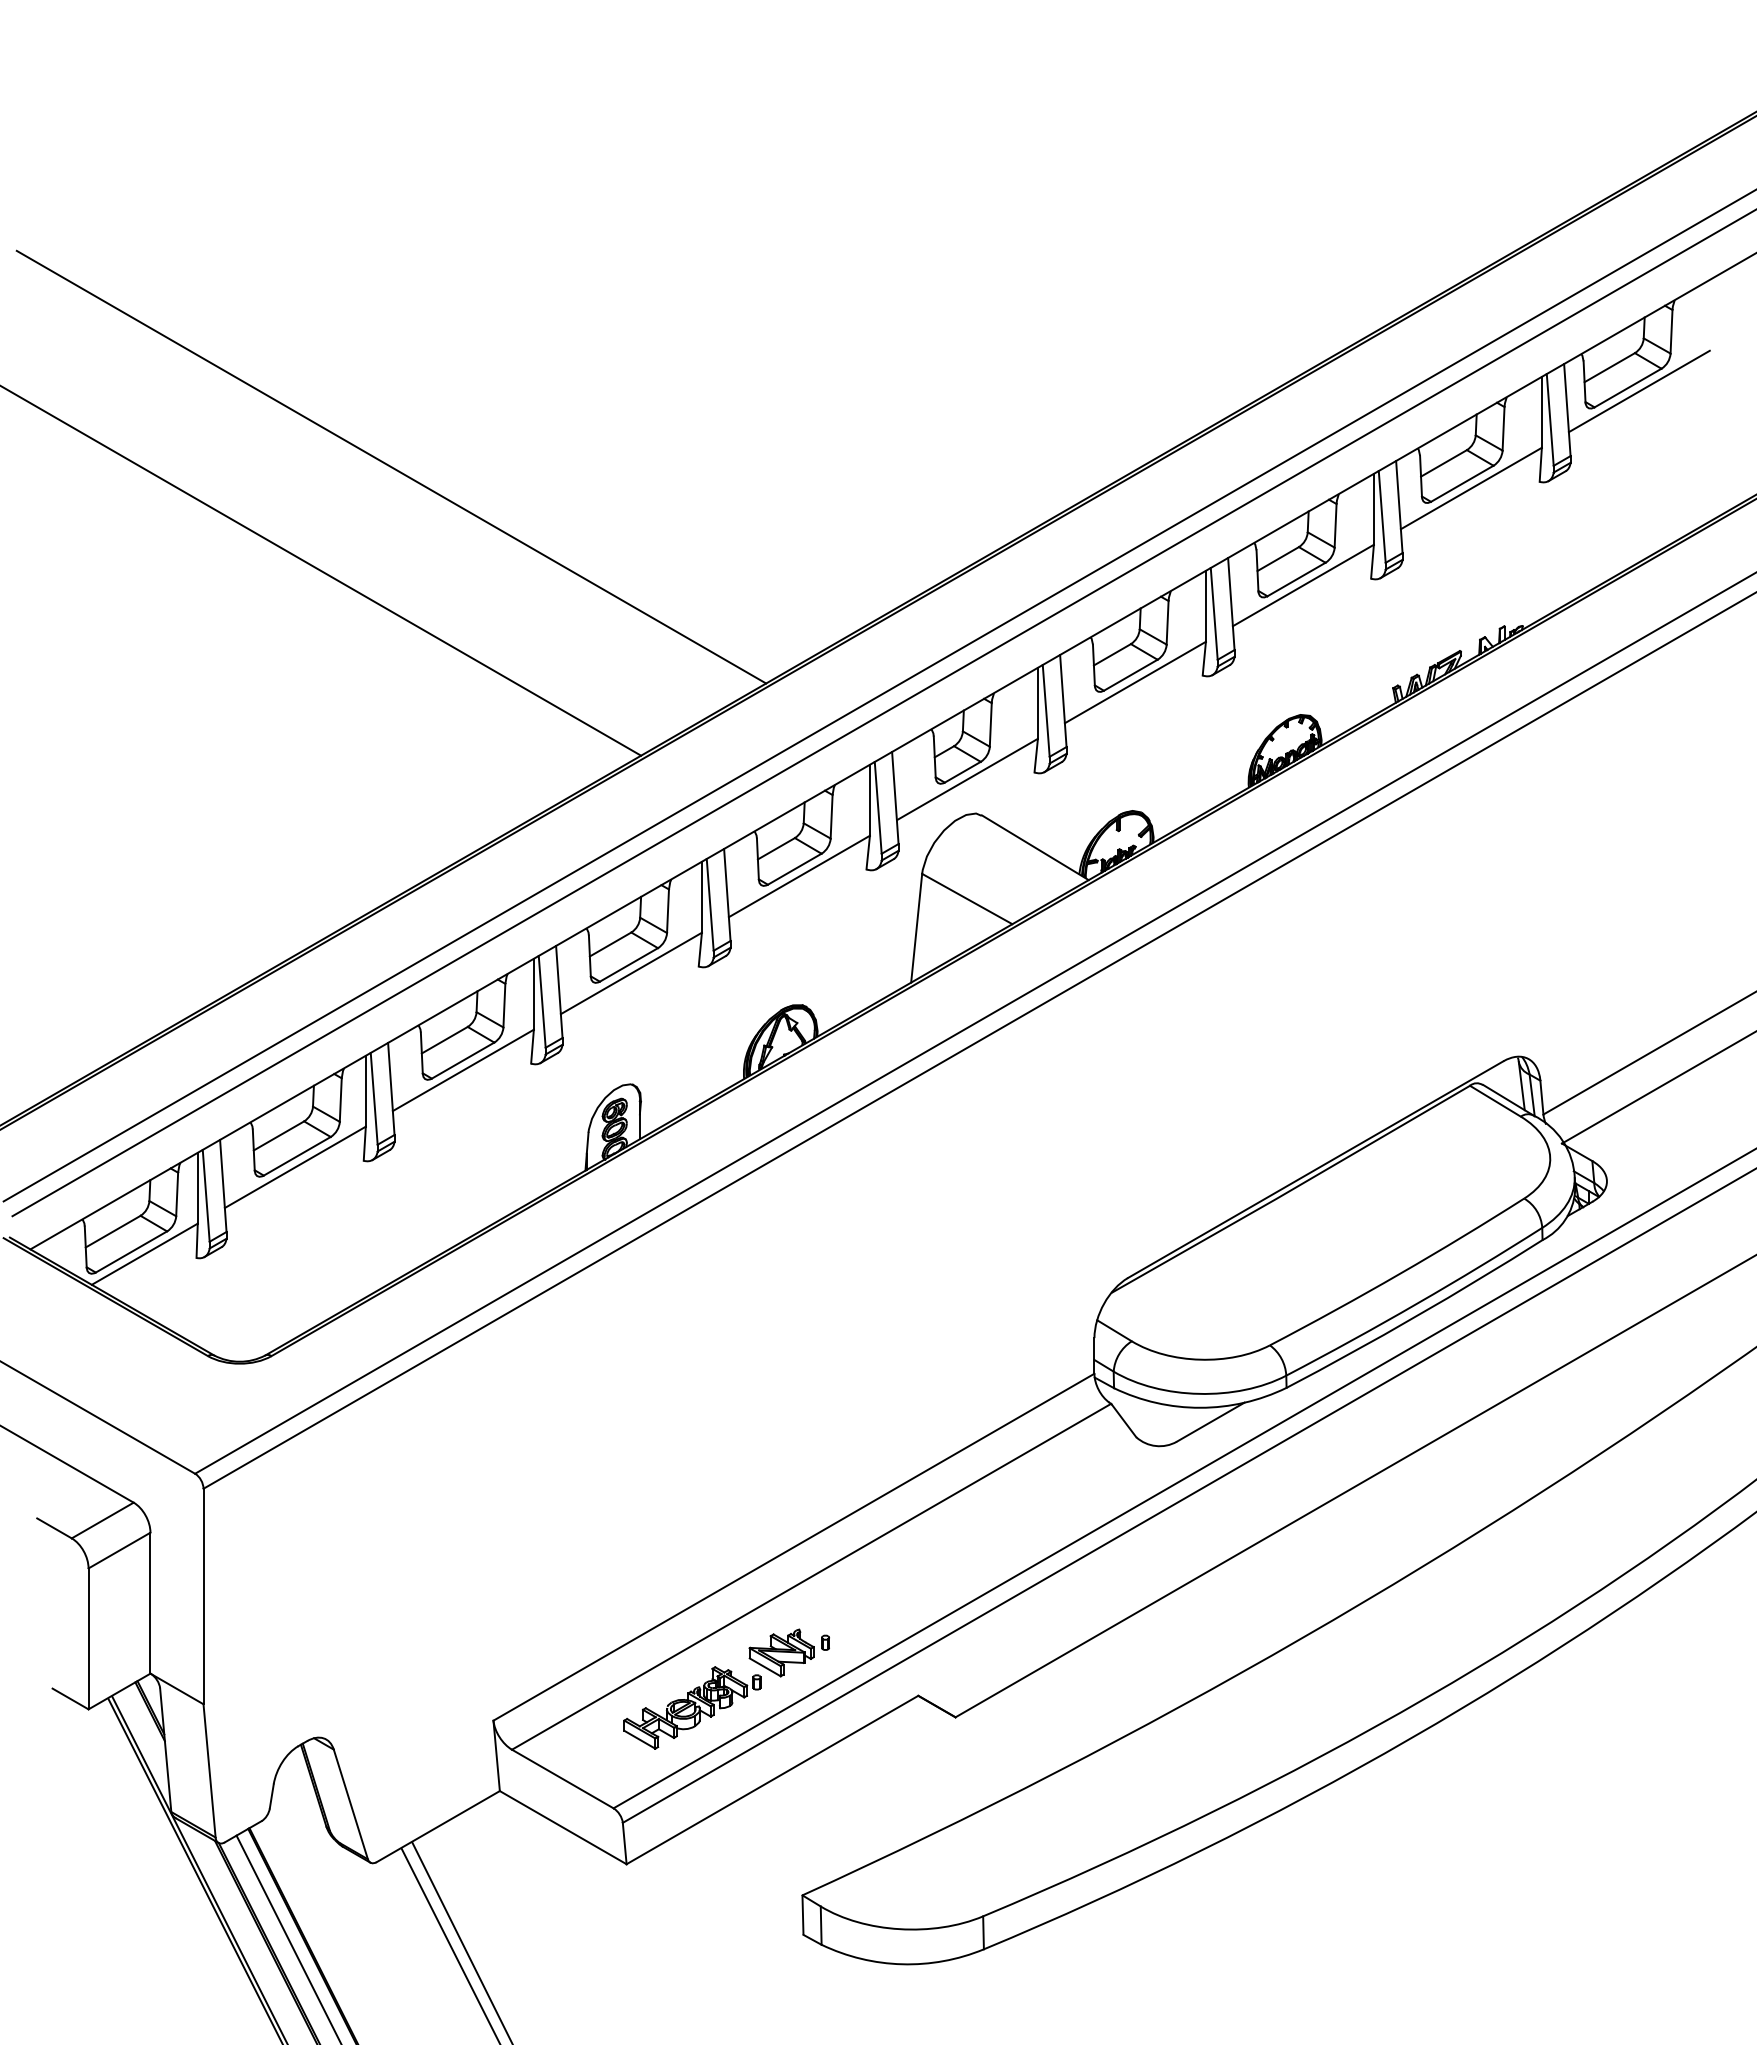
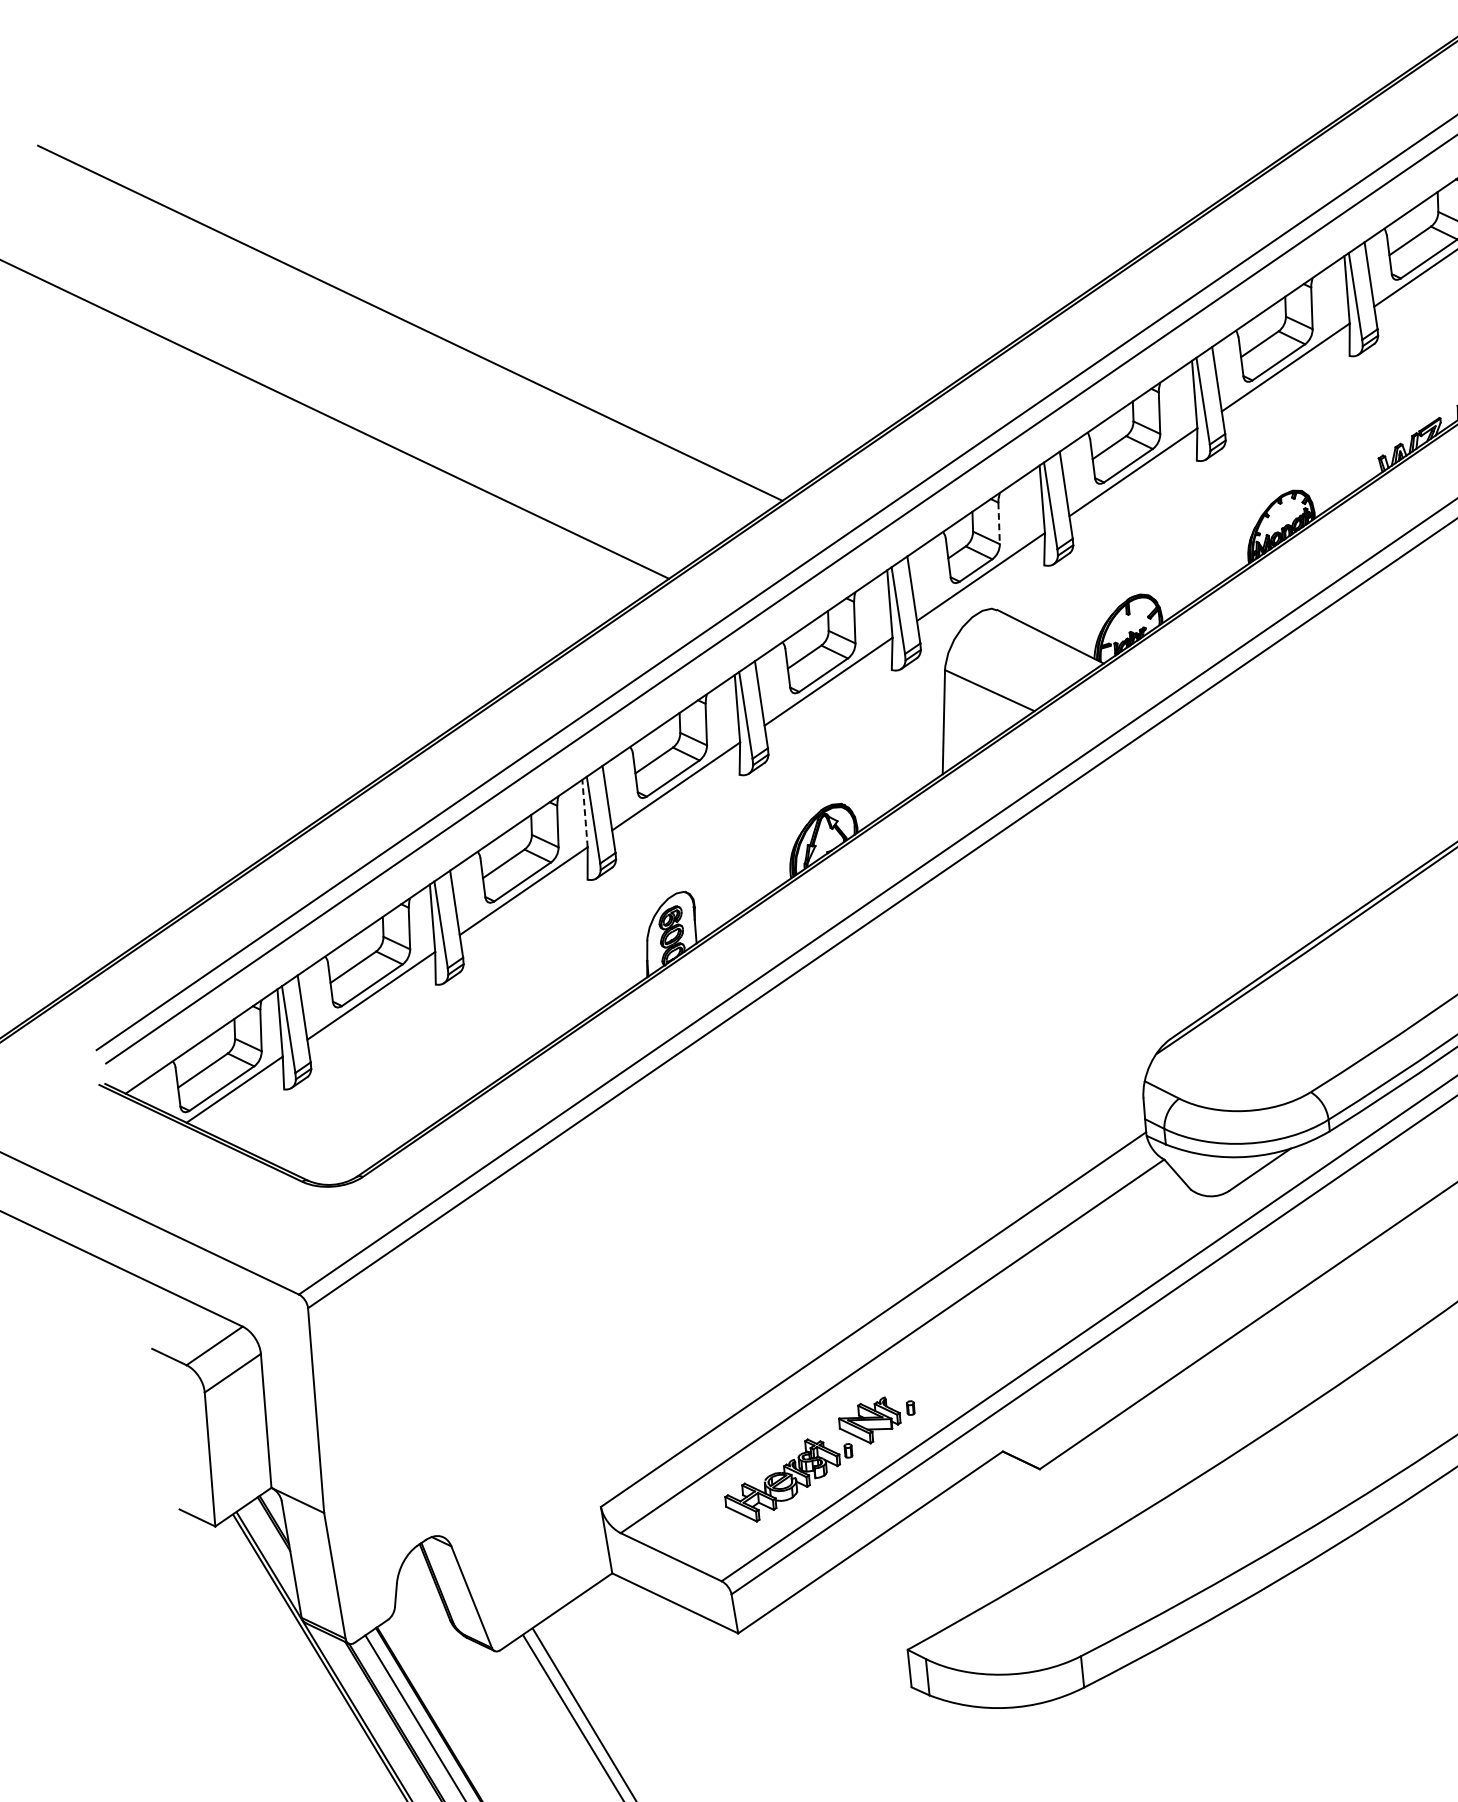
line: (990, 724) -> (998, 523), solid -> dashed
line: (533, 993) -> (584, 812), solid -> dashed

